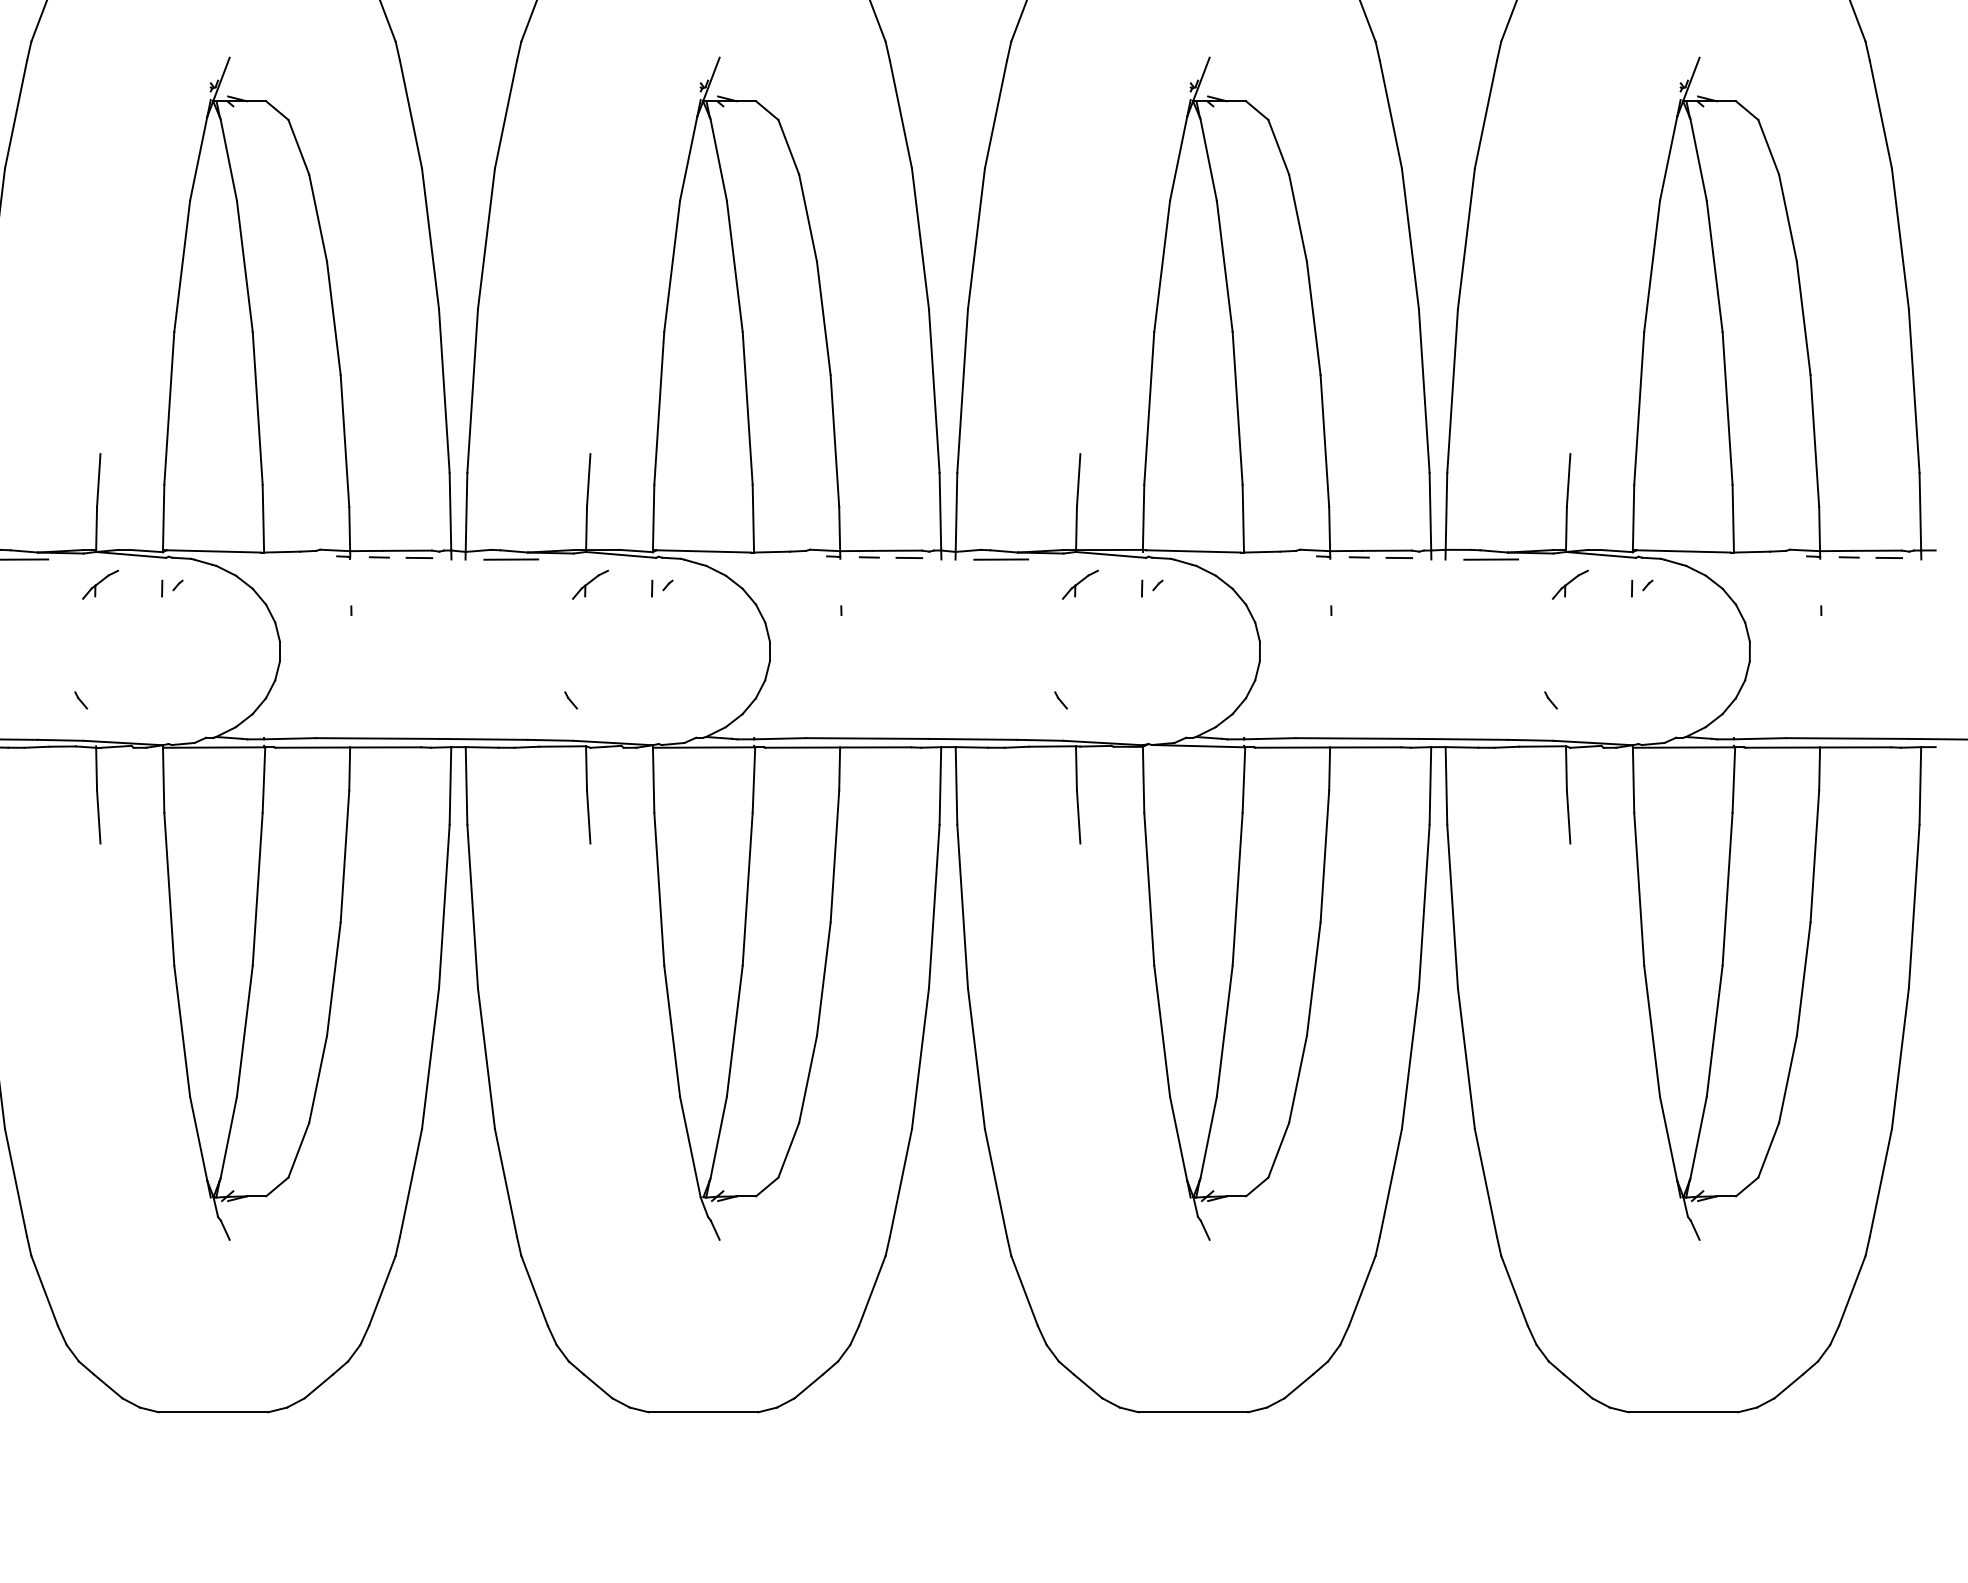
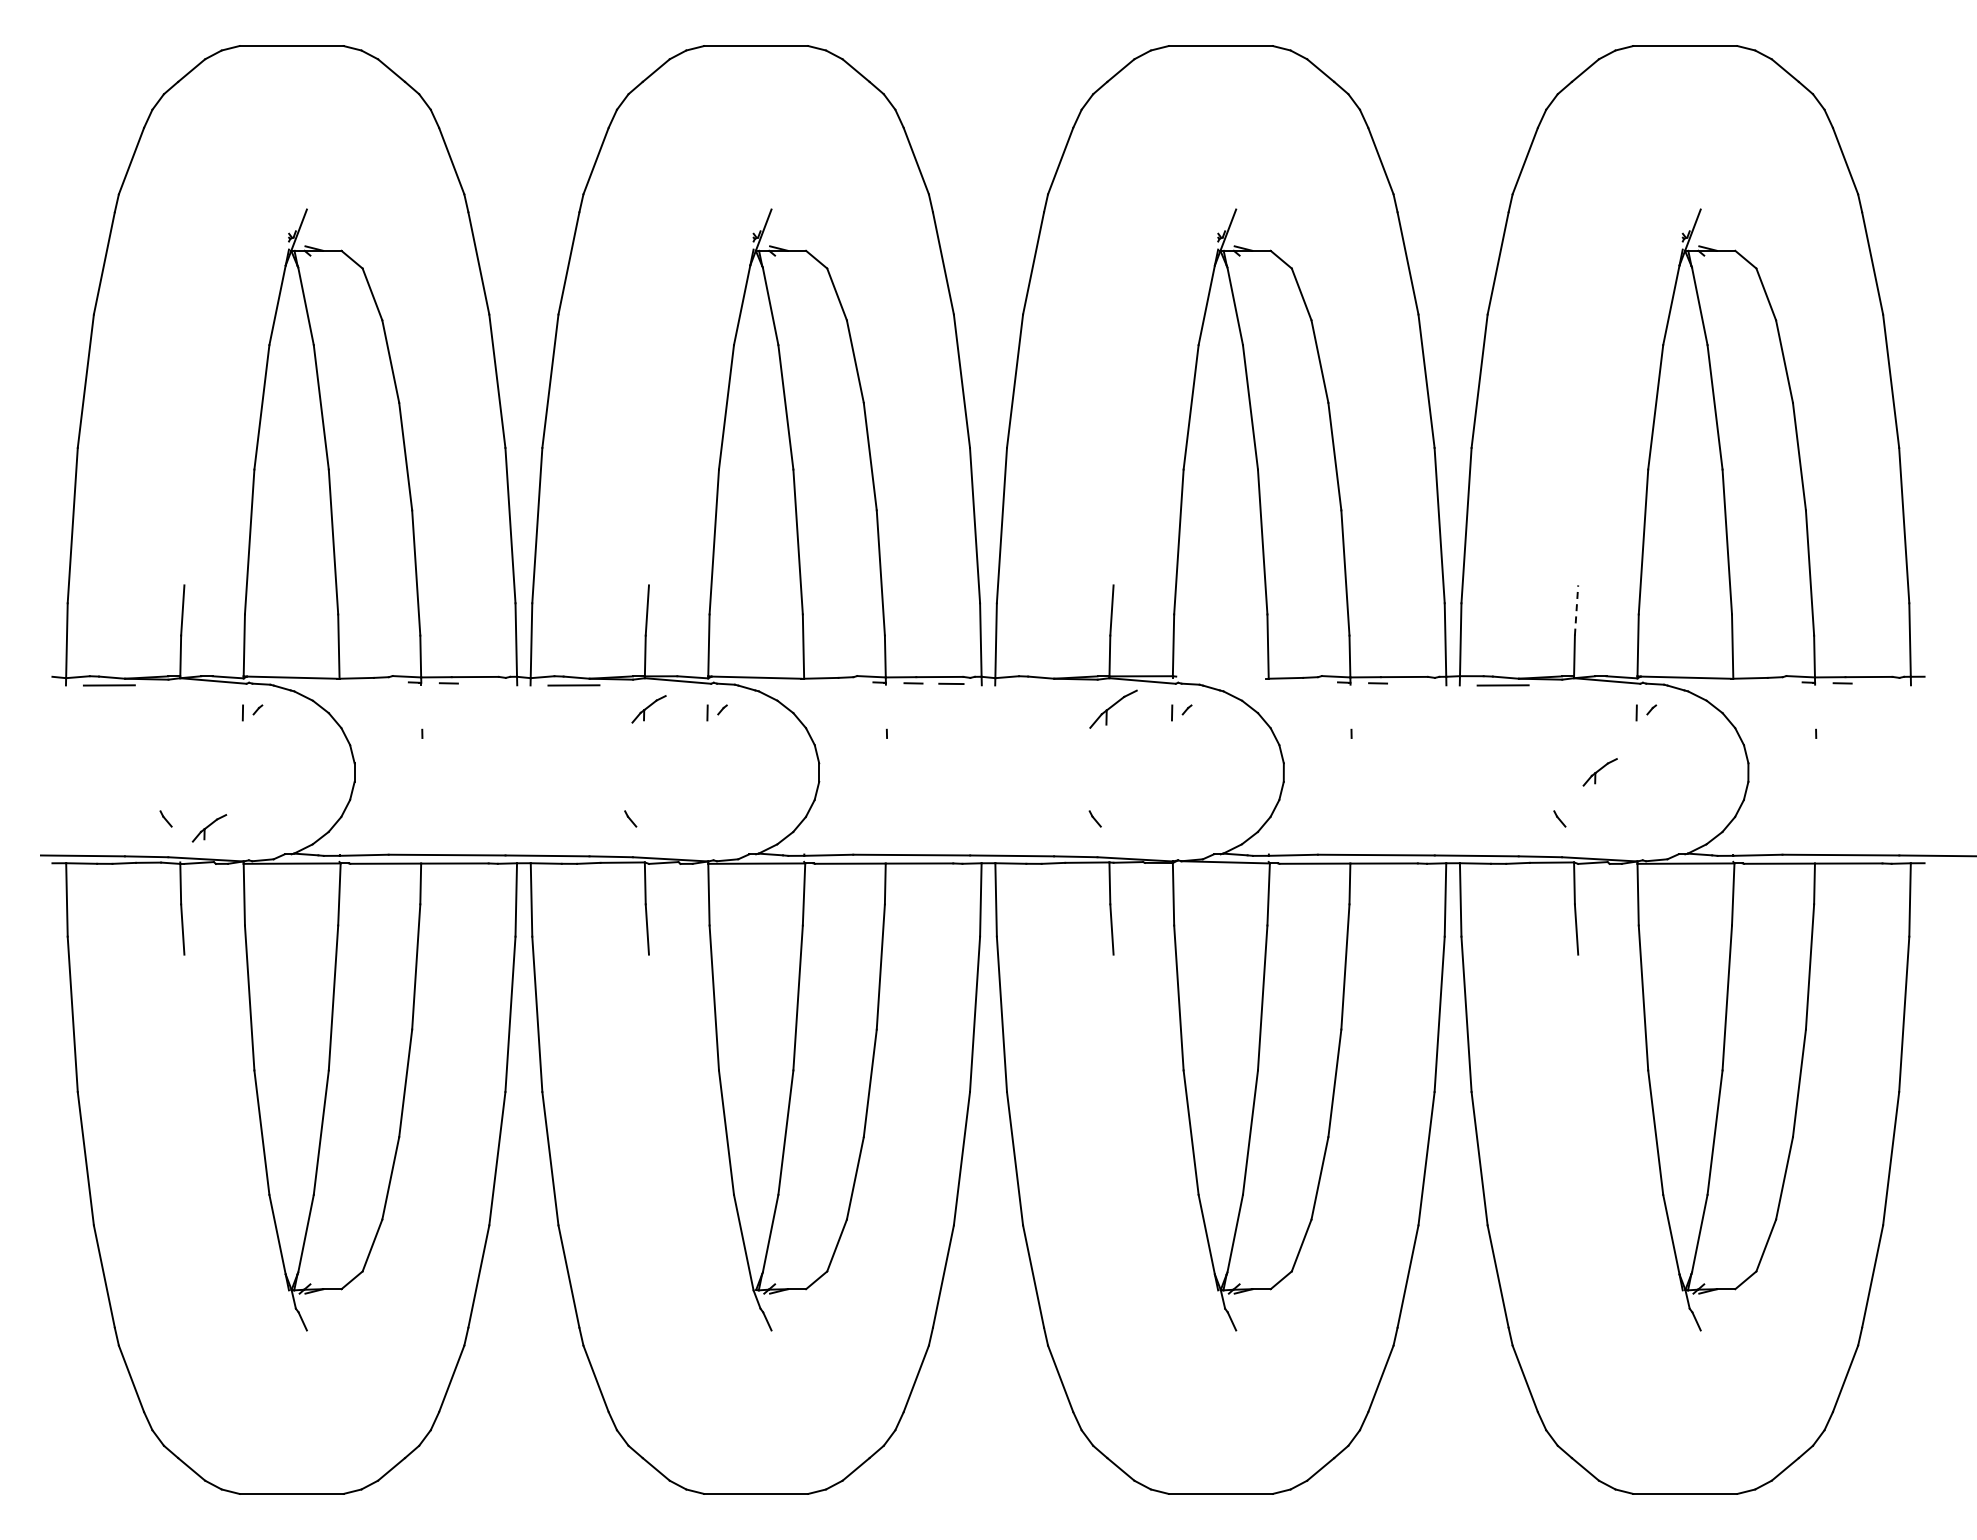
line: (1568, 480) -> (1576, 610), solid -> dashed
line: (1194, 551) -> (1221, 677), removed
line: (419, 557) -> (486, 683), removed
line: (1398, 557) -> (1415, 683), removed
line: (1889, 557) -> (1880, 683), removed
line: (1001, 559) -> (1038, 685), removed
part: (100, 584) -> (209, 828), moved
part: (1080, 584) -> (1113, 709), size x1.4
part: (1569, 584) -> (1599, 772), moved

